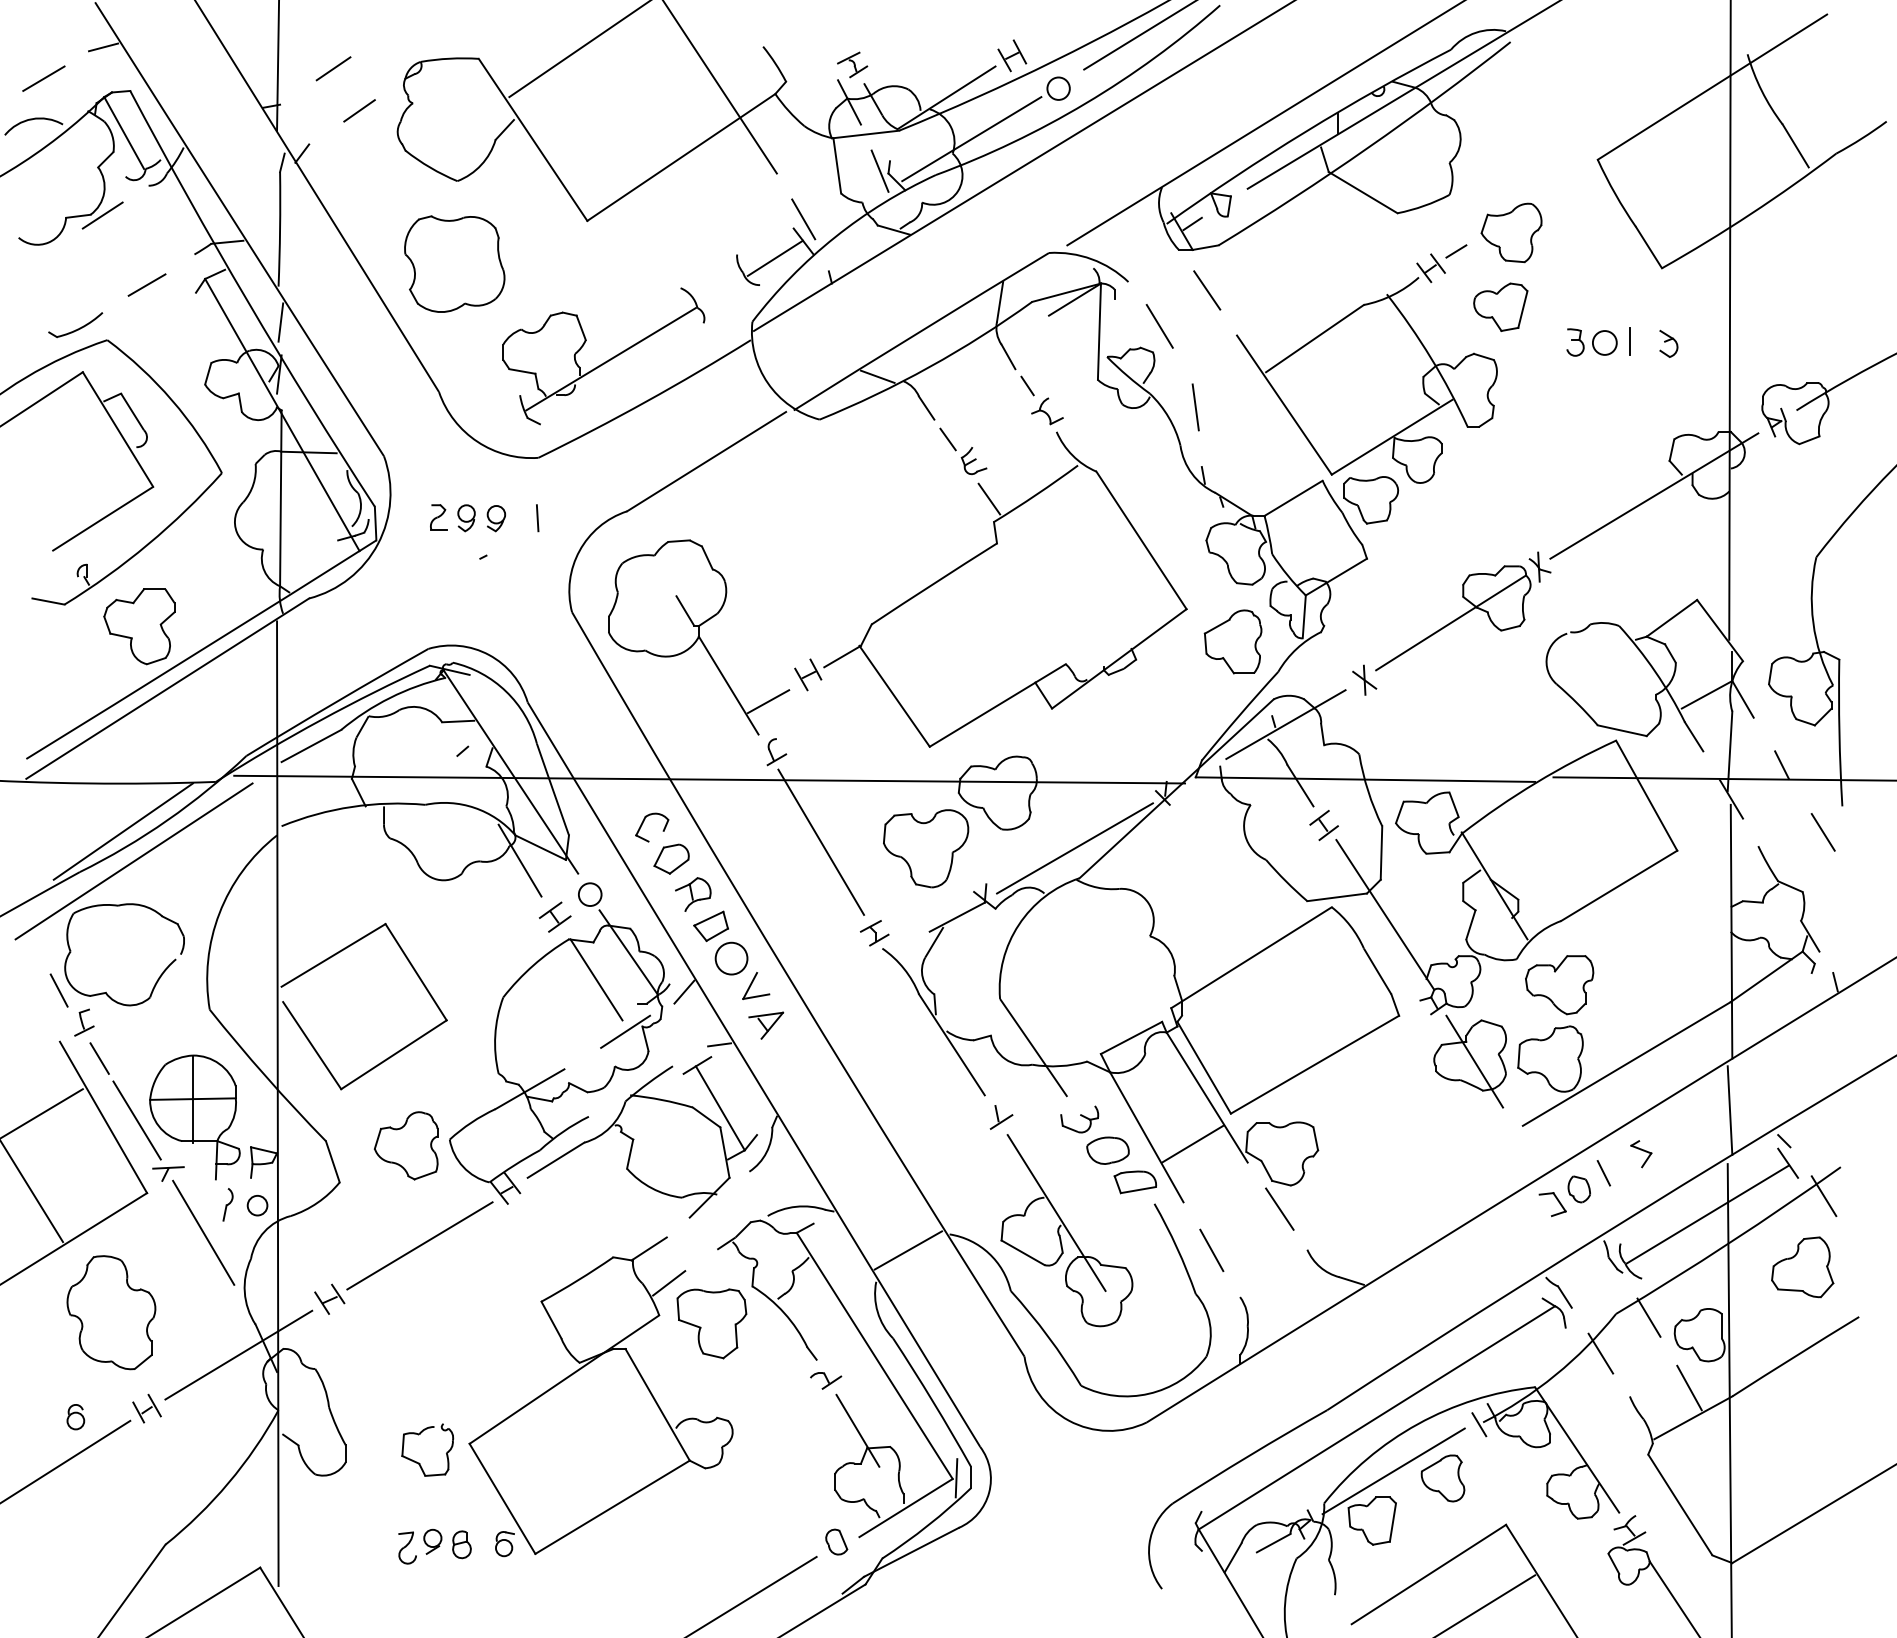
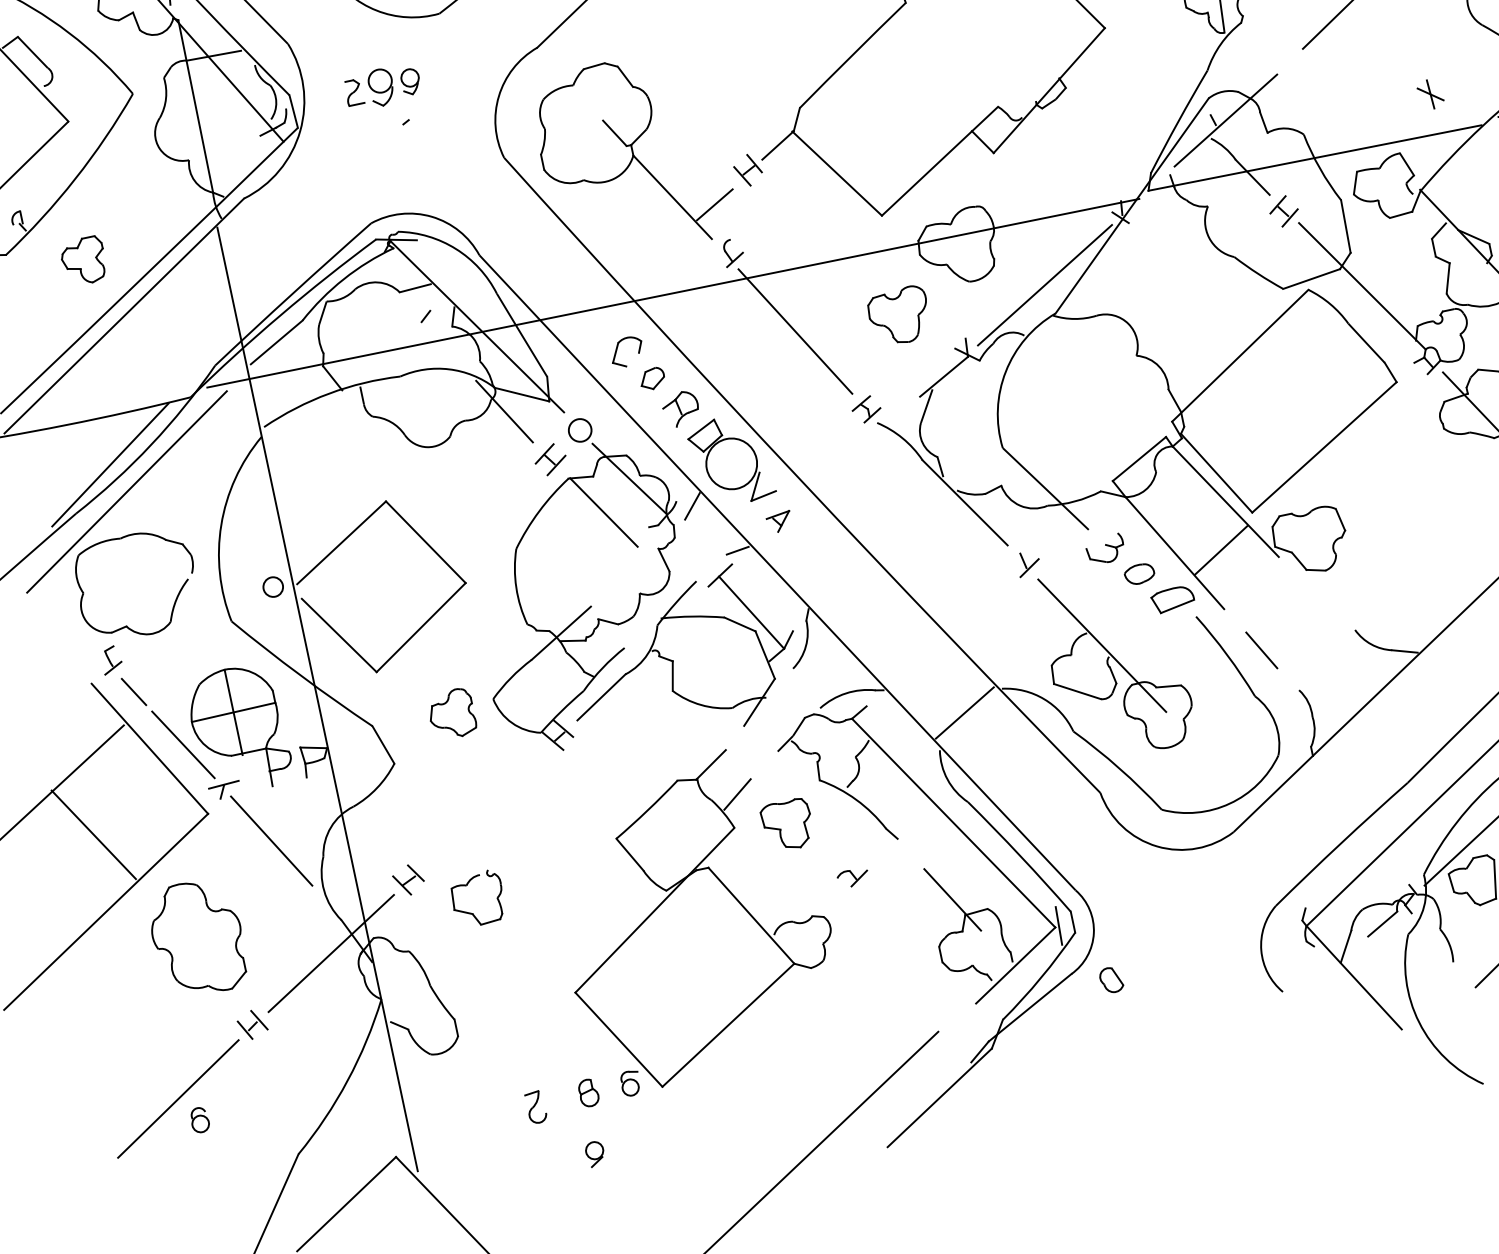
part: (466, 518) -> (381, 87), size x1.4
line: (537, 518) -> (451, 73), removed
part: (139, 626) -> (83, 260), size x0.6
part: (1232, 641) -> (1156, 50), removed
part: (1364, 679) -> (1430, 93), moved
part: (926, 848) -> (899, 315), size x0.7
part: (671, 858) -> (652, 378), size x0.7
circle: (731, 958) -> (731, 463), size x1.6
line: (58, 990) -> (79, 633), removed
part: (766, 1025) -> (779, 522), size x0.7
line: (625, 1031) -> (642, 557), removed
part: (405, 1145) -> (451, 713), size x0.7
part: (1107, 1150) -> (1139, 574), size x0.7
part: (227, 1204) -> (289, 808), removed
circle: (257, 1205) -> (273, 586), moved
line: (1279, 1208) -> (1319, 595), removed
line: (419, 1245) -> (485, 808), removed
part: (711, 1323) -> (787, 825), size x0.7
part: (826, 1380) -> (853, 877), moved
part: (75, 1417) -> (199, 1120), moved
part: (419, 1462) -> (472, 912), moved
part: (432, 1541) -> (594, 1153), moved
part: (836, 1541) -> (1111, 979), moved

